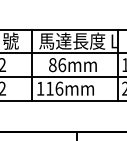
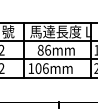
text: (49, 88) -> (38, 68), 116mm -> 106mm

